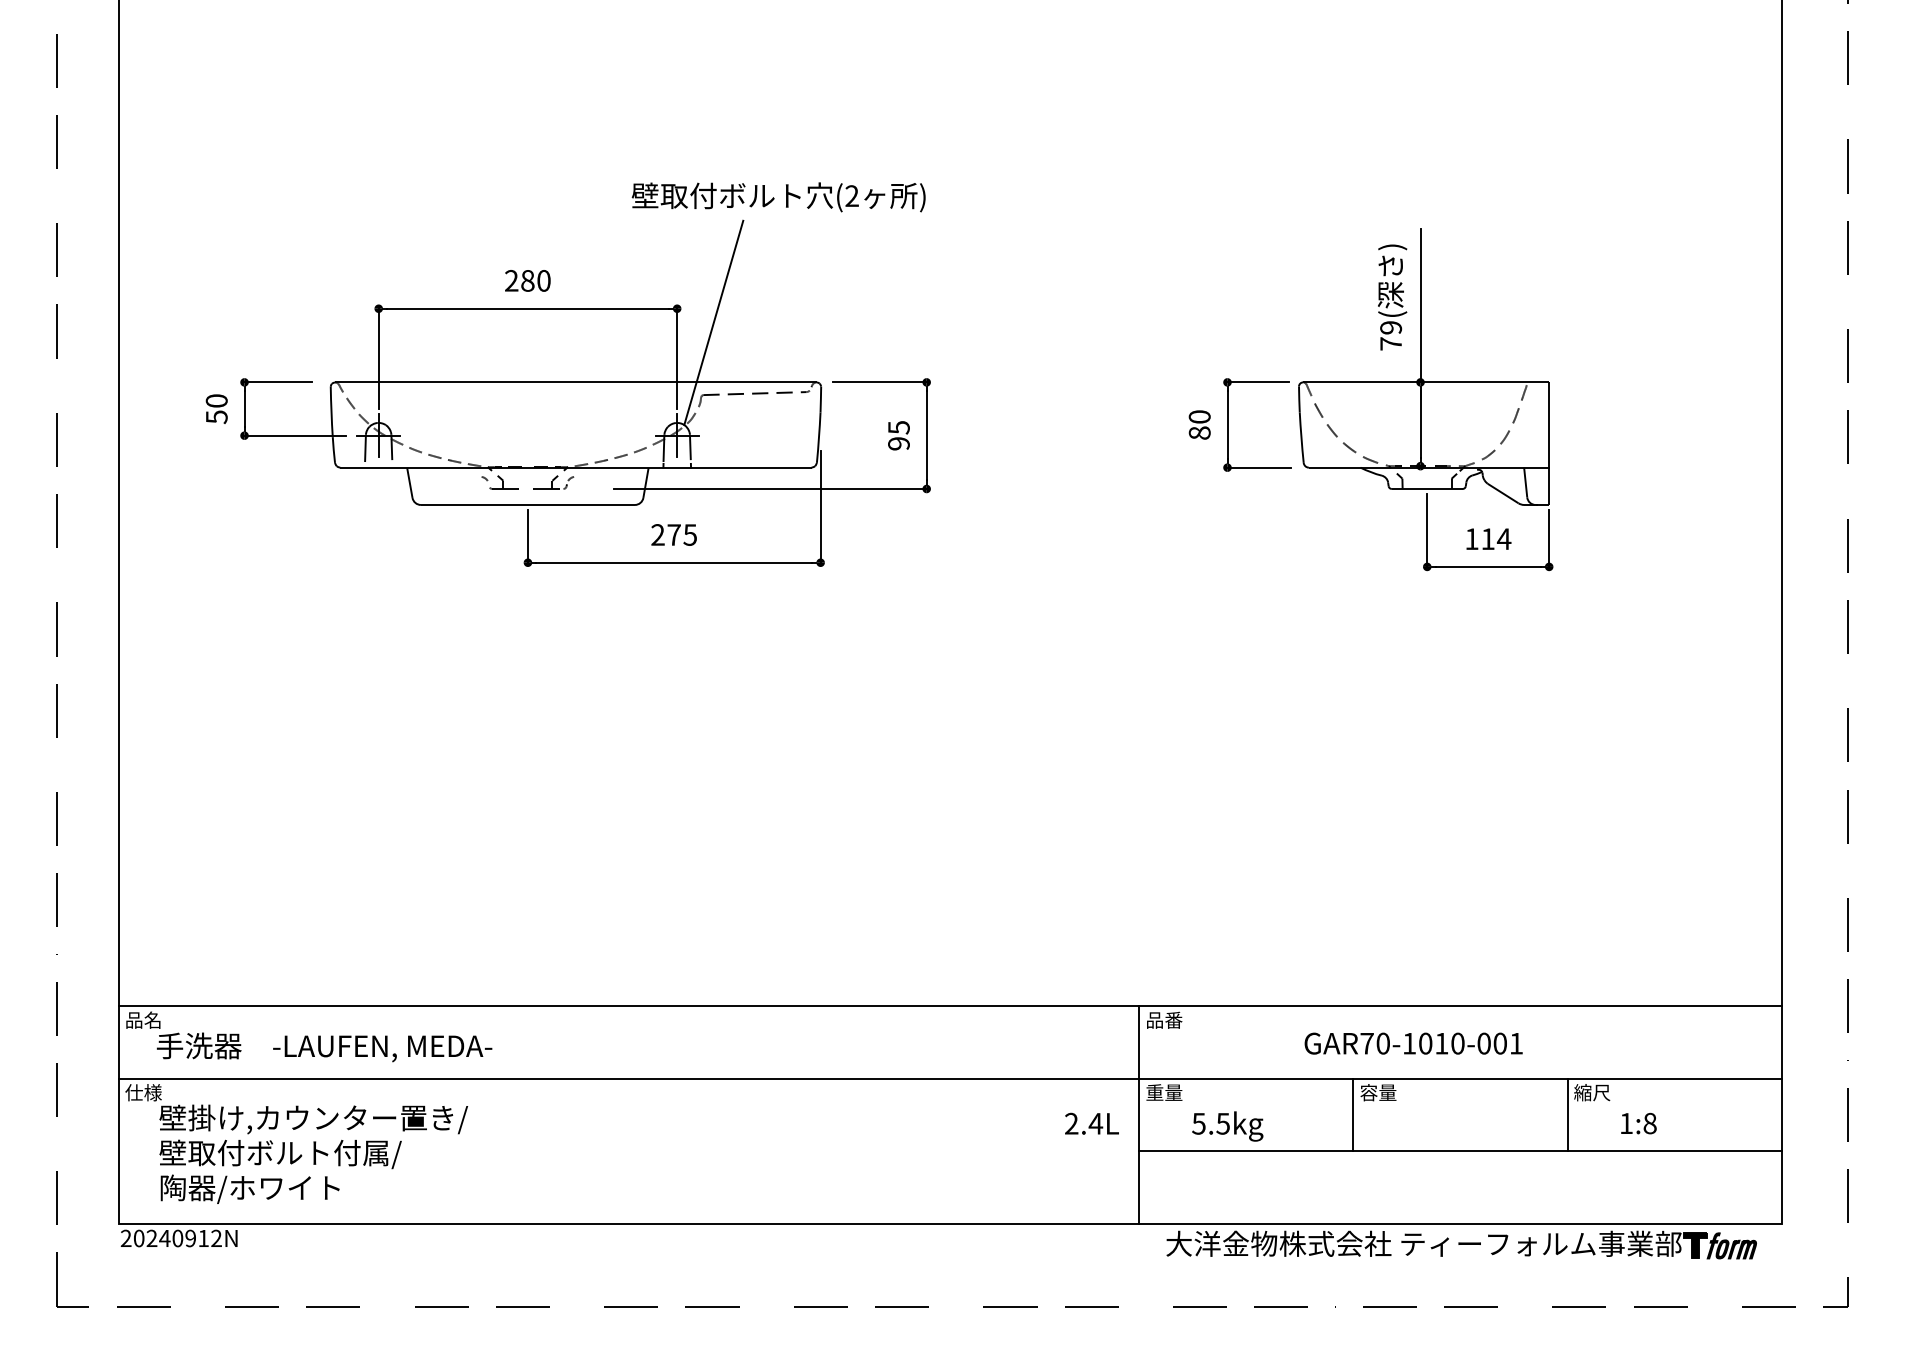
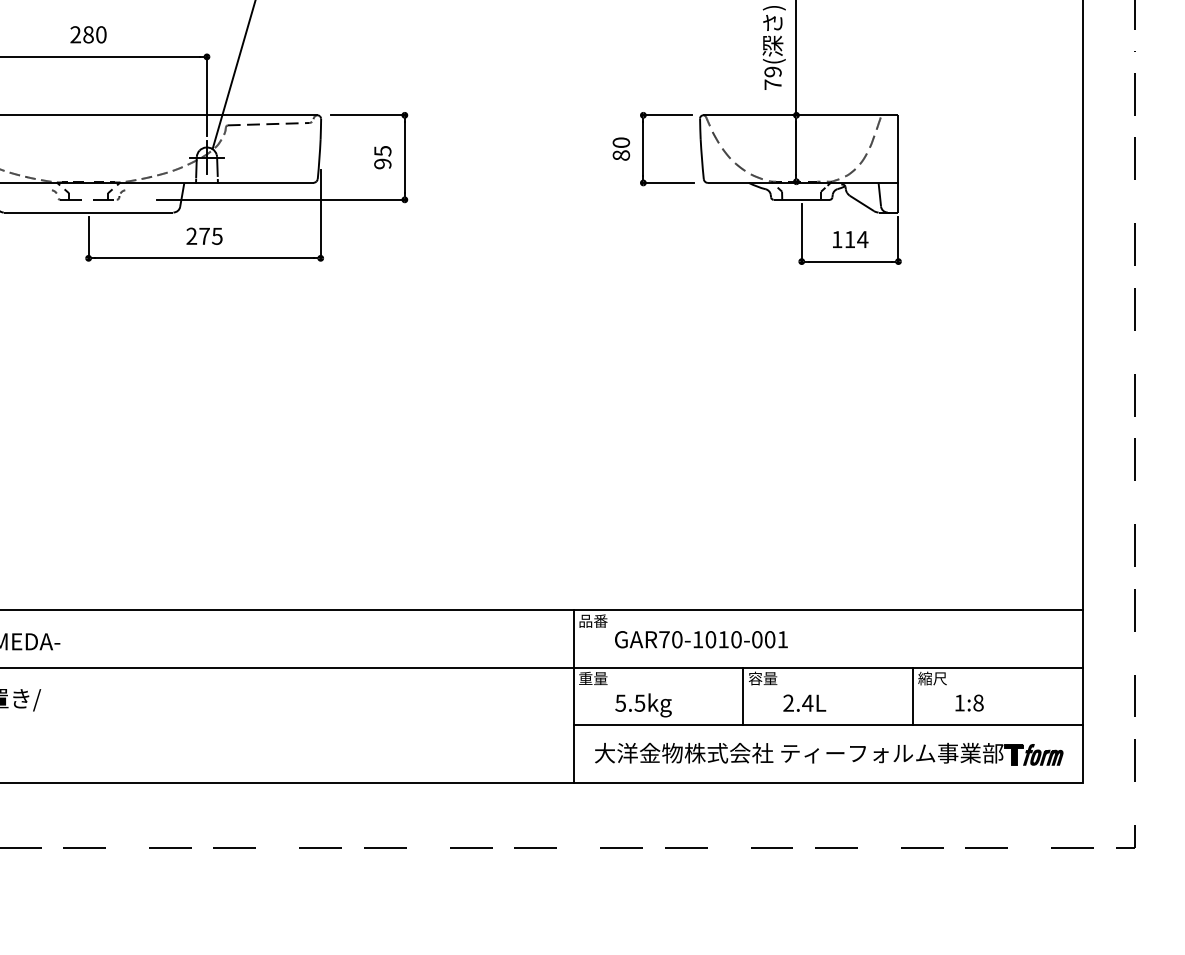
text: (1413, 1043) -> (701, 639), moved
text: (1091, 1123) -> (804, 703), moved
part: (1461, 1244) -> (828, 753), moved

